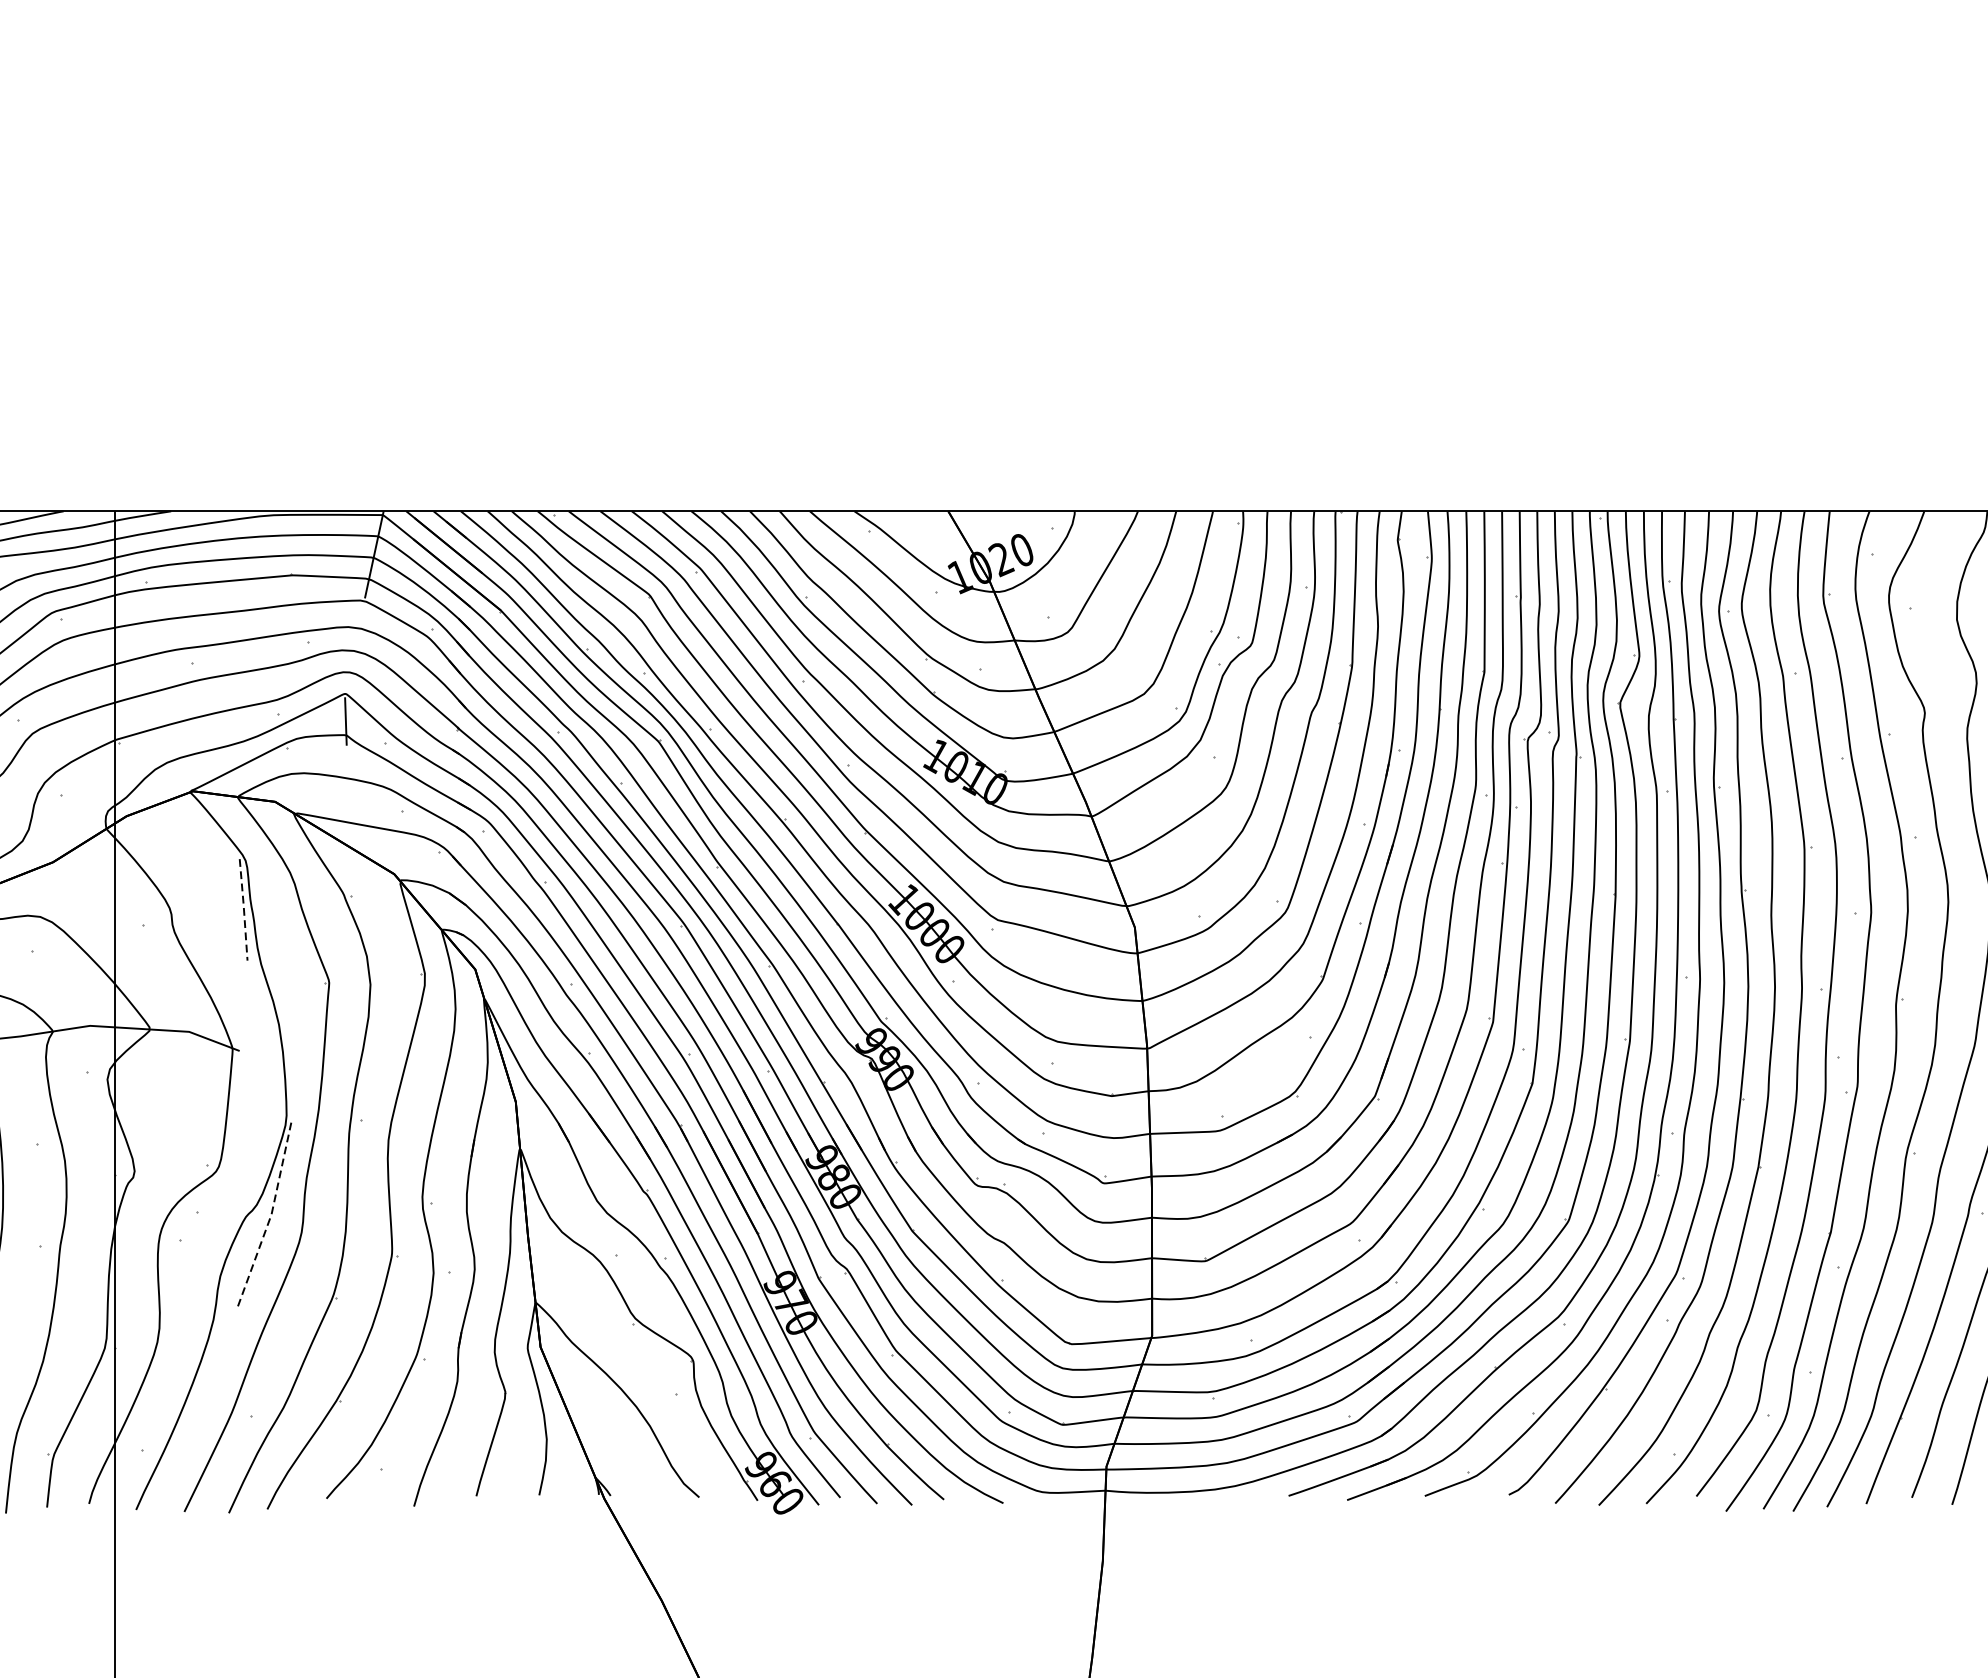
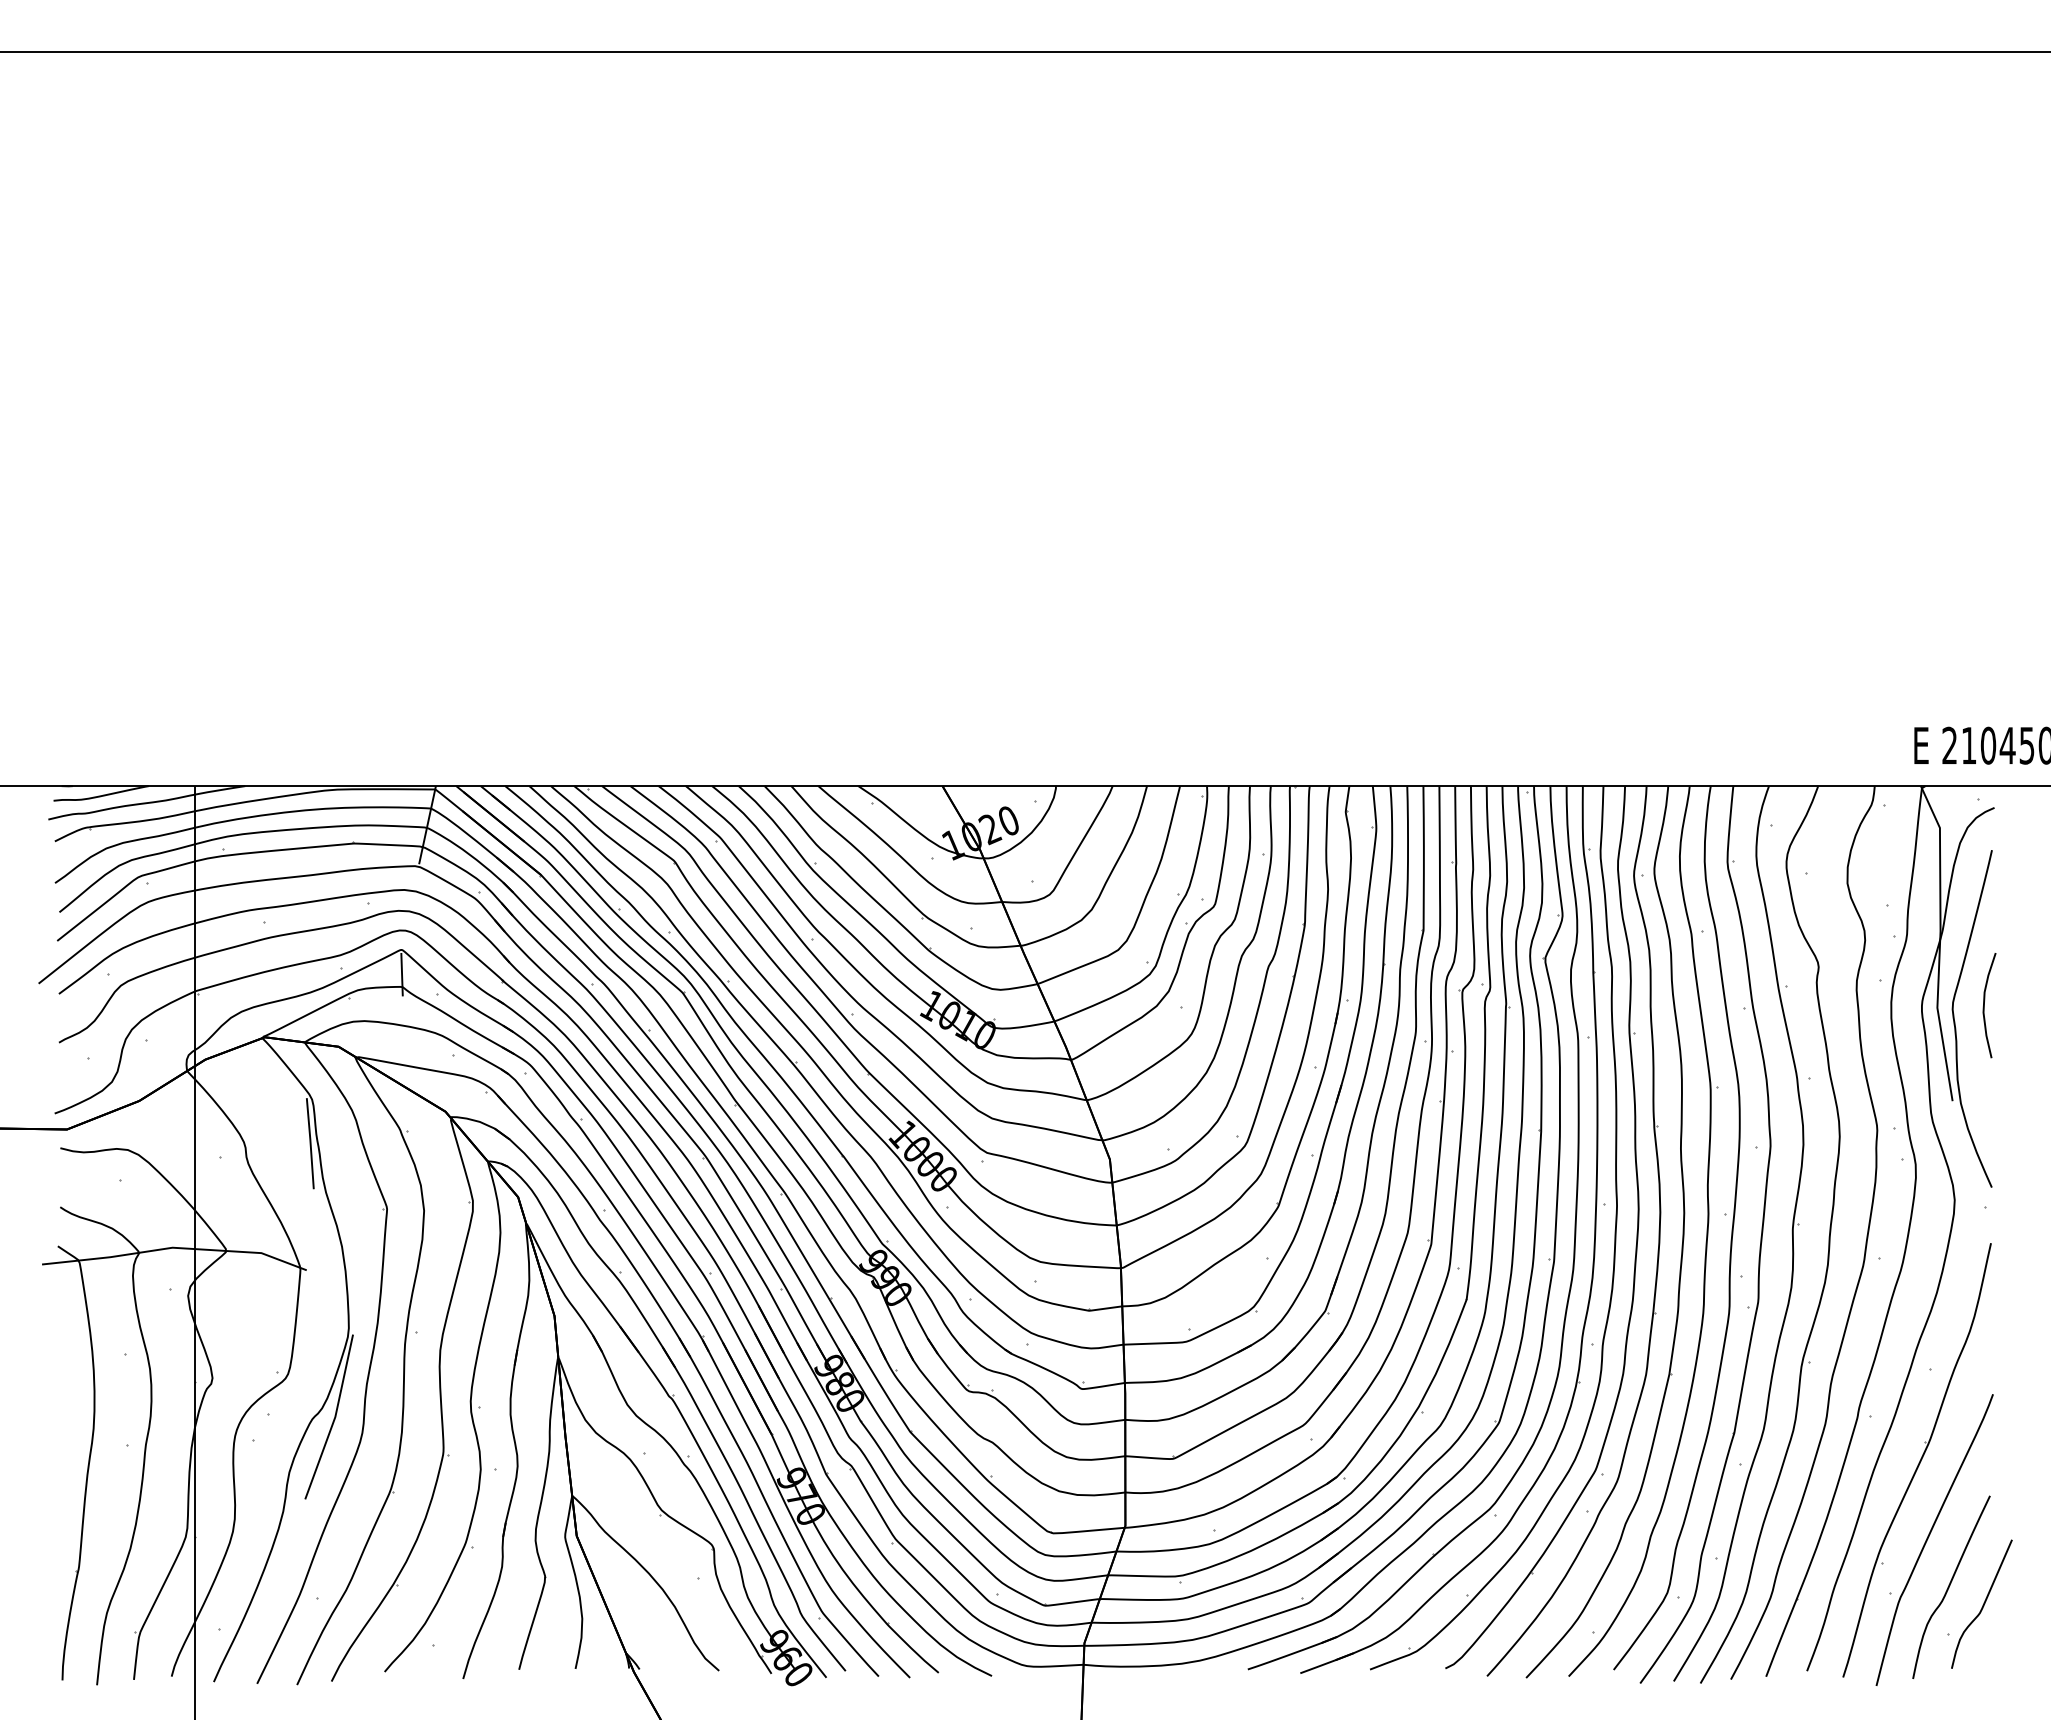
line: (243, 909) -> (310, 1143), dashed -> solid
line: (271, 1216) -> (335, 1418), dashed -> solid

